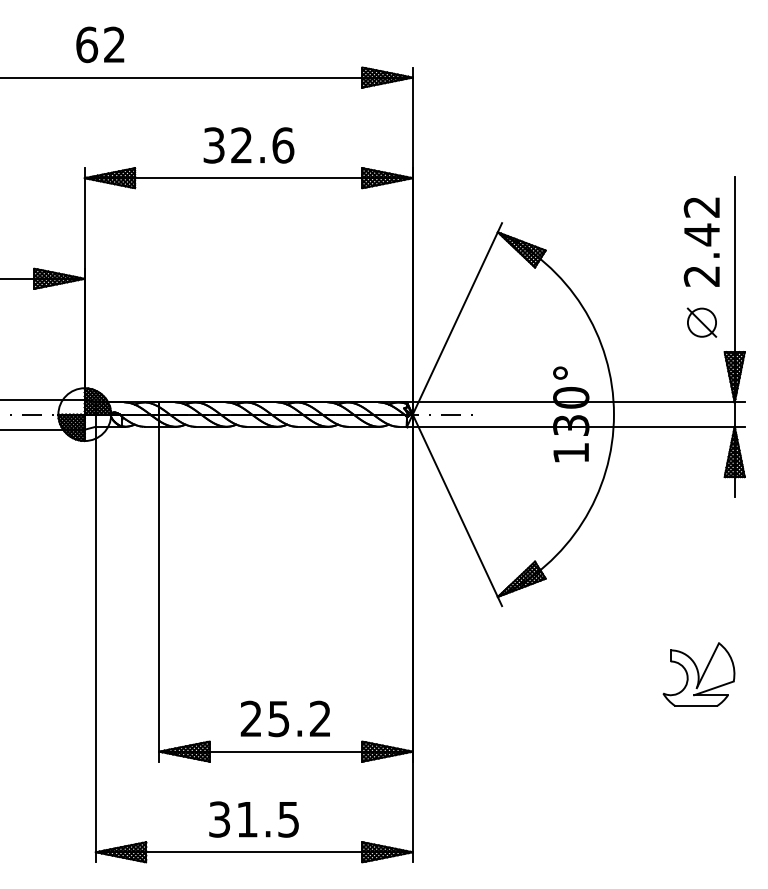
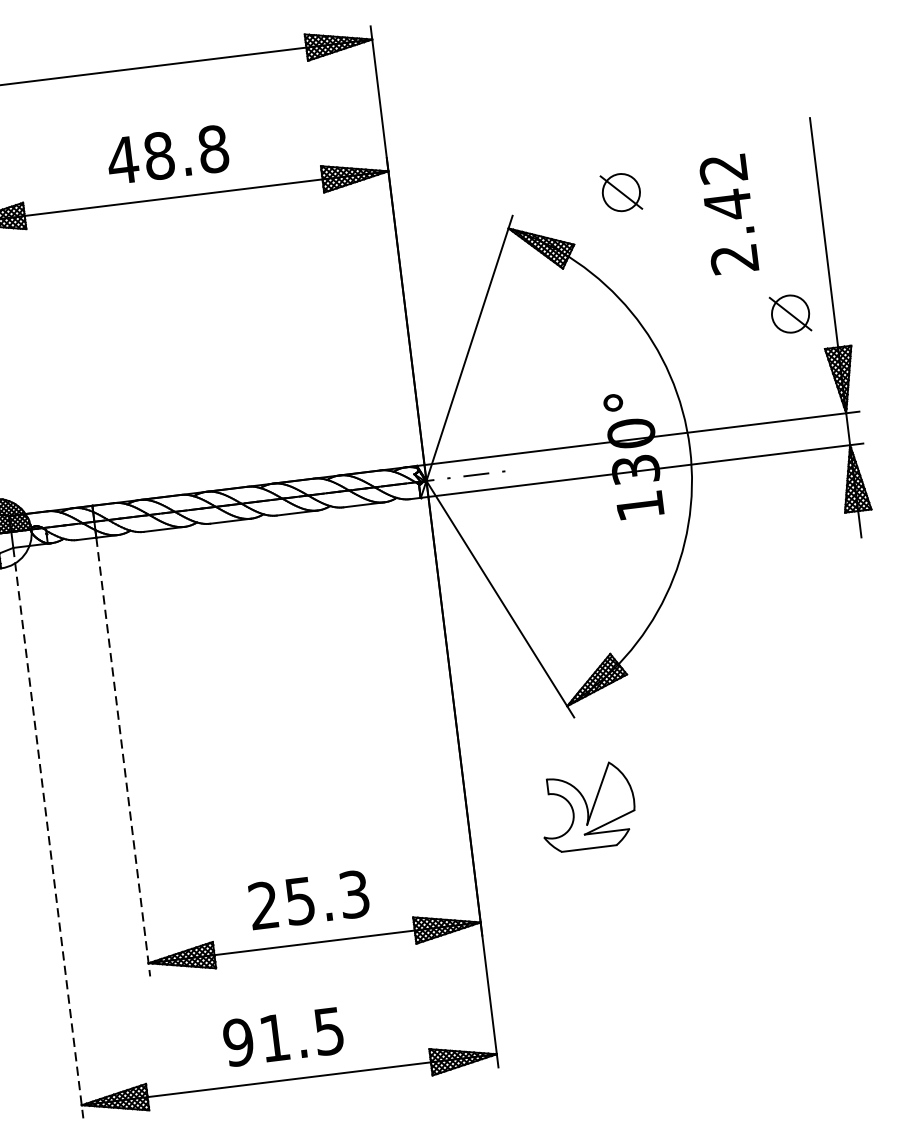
text: (248, 145) -> (168, 154), 32.6 -> 48.8
part: (585, 215) -> (620, 192), added
text: (701, 241) -> (728, 213), moved
line: (159, 594) -> (123, 757), solid -> dashed
line: (95, 644) -> (47, 833), solid -> dashed
part: (698, 674) -> (587, 806), moved
text: (320, 719) -> (354, 895), 25.2 -> 25.3
text: (219, 819) -> (238, 1042), 31.5 -> 91.5

